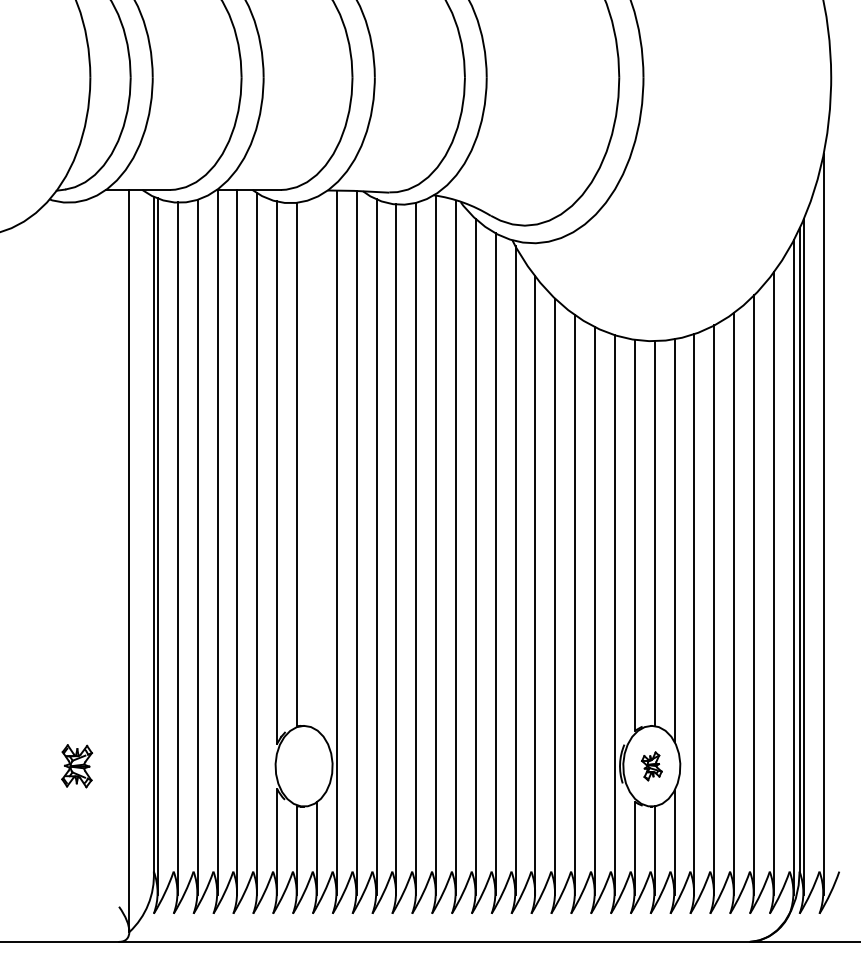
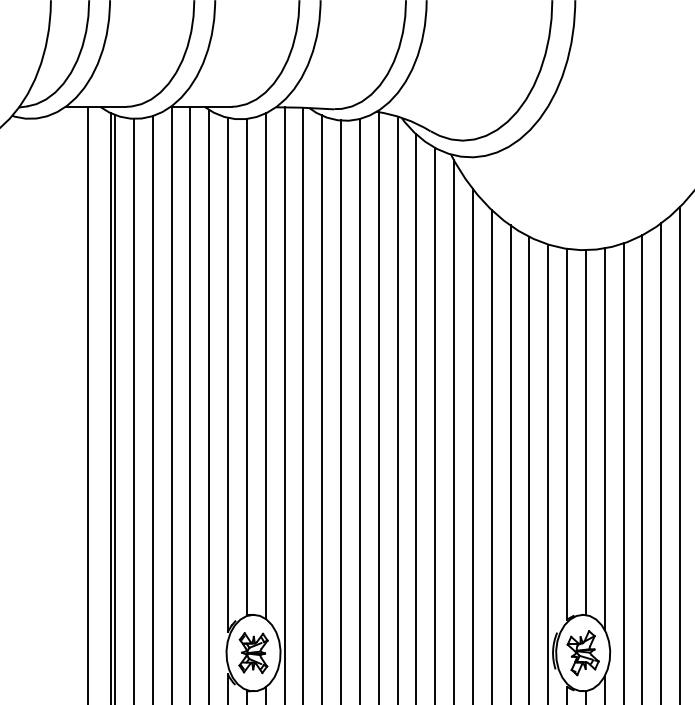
line: (316, 463) -> (265, 366), added
part: (77, 766) -> (253, 653), moved
part: (651, 766) -> (582, 653), size x1.67

